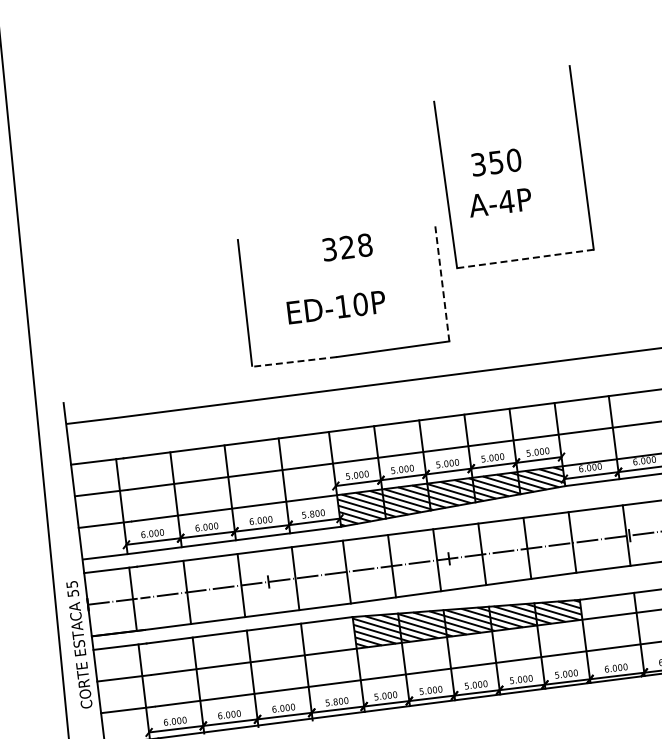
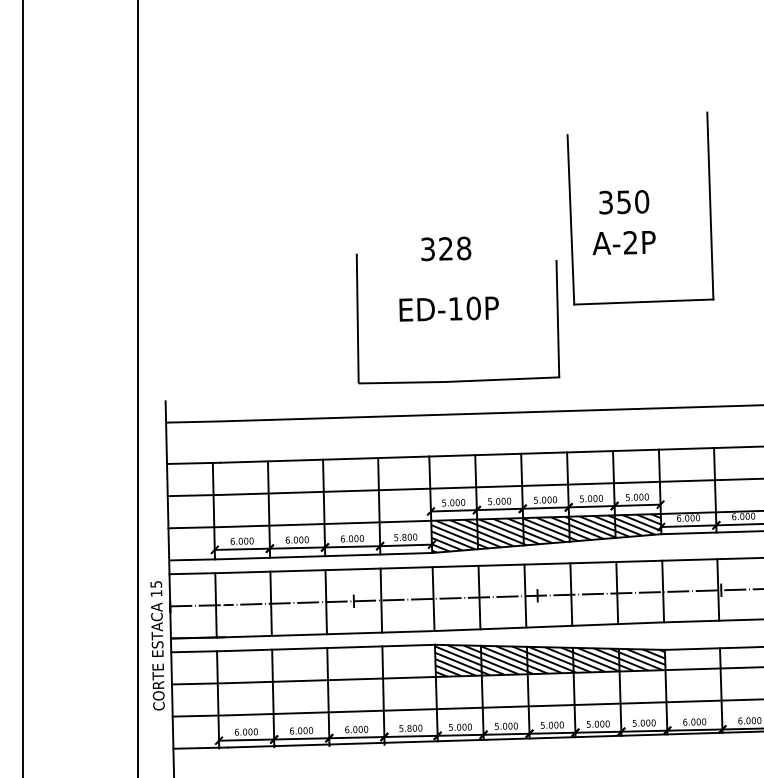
text: (506, 201) -> (630, 242), A-4P -> A-2P
text: (347, 246) -> (446, 248), moved
line: (525, 259) -> (643, 302), dashed -> solid
line: (441, 283) -> (557, 318), dashed -> solid
text: (335, 306) -> (448, 308), moved
line: (294, 361) -> (401, 382), dashed -> solid
text: (73, 593) -> (156, 593), 55 -> 15

